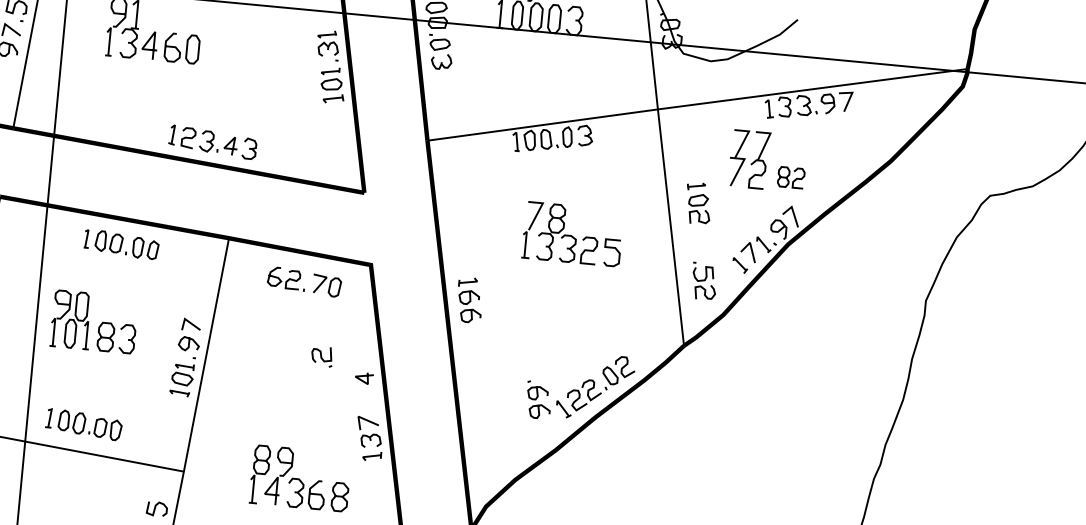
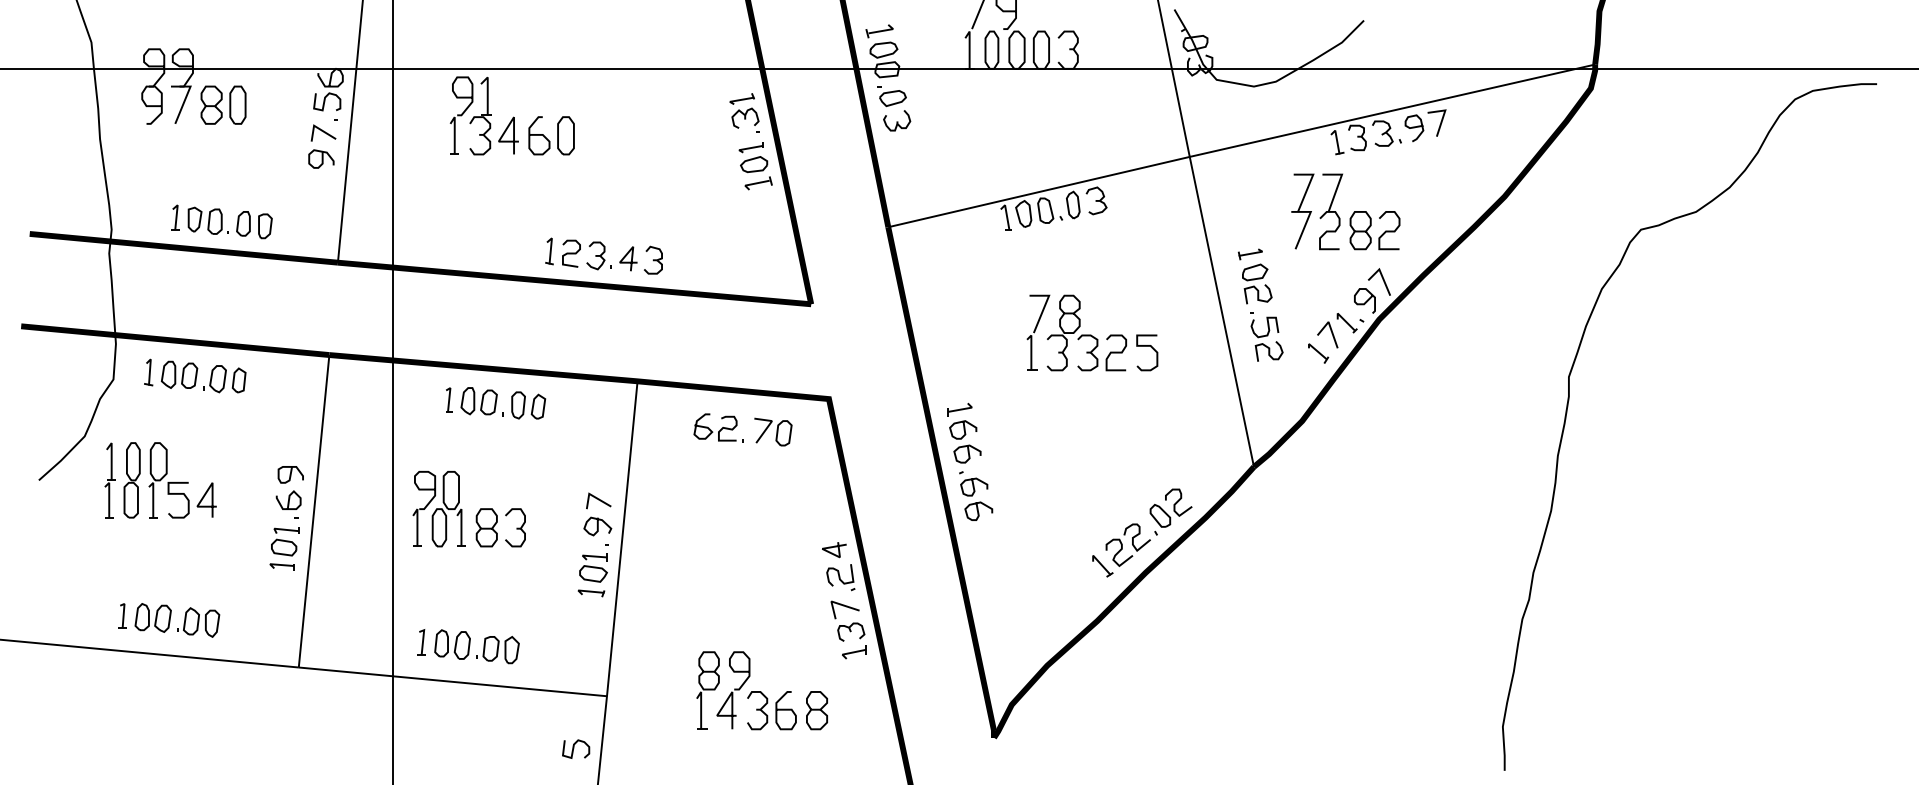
part: (790, 177) -> (1374, 230), size x1.43
part: (704, 281) -> (1266, 336), moved
part: (321, 356) -> (840, 577), moved
part: (538, 399) -> (976, 495), moved

